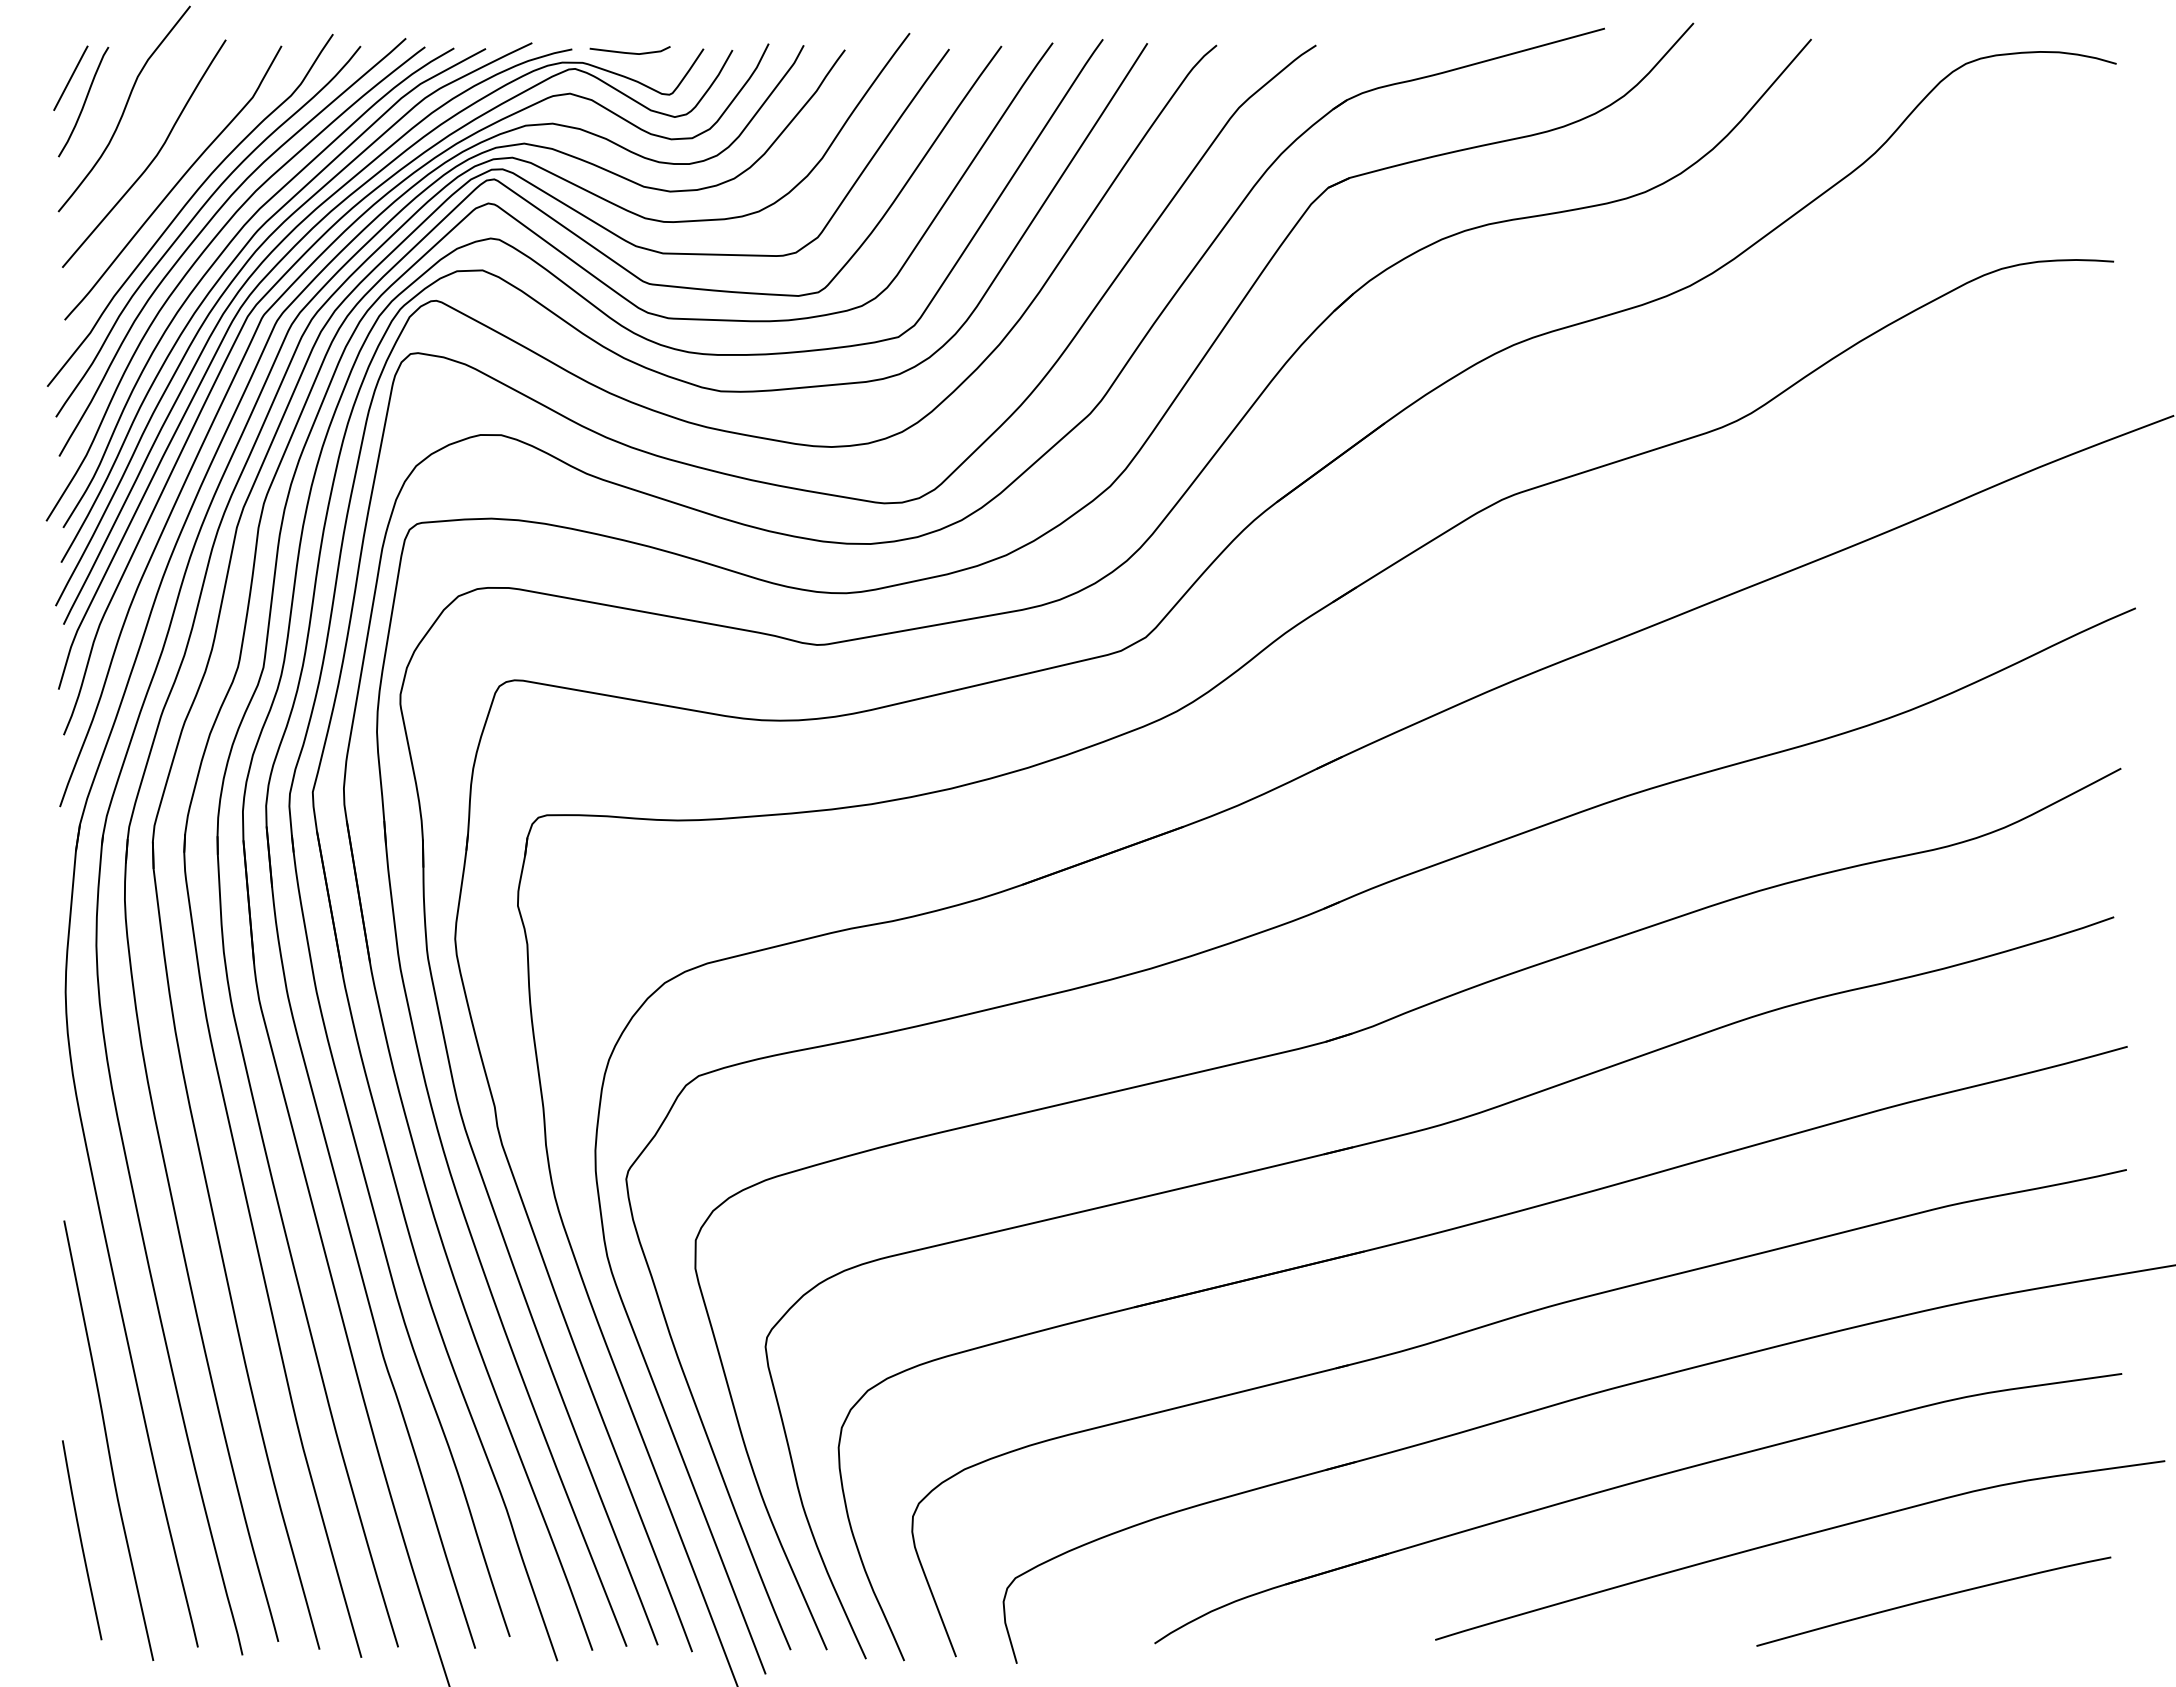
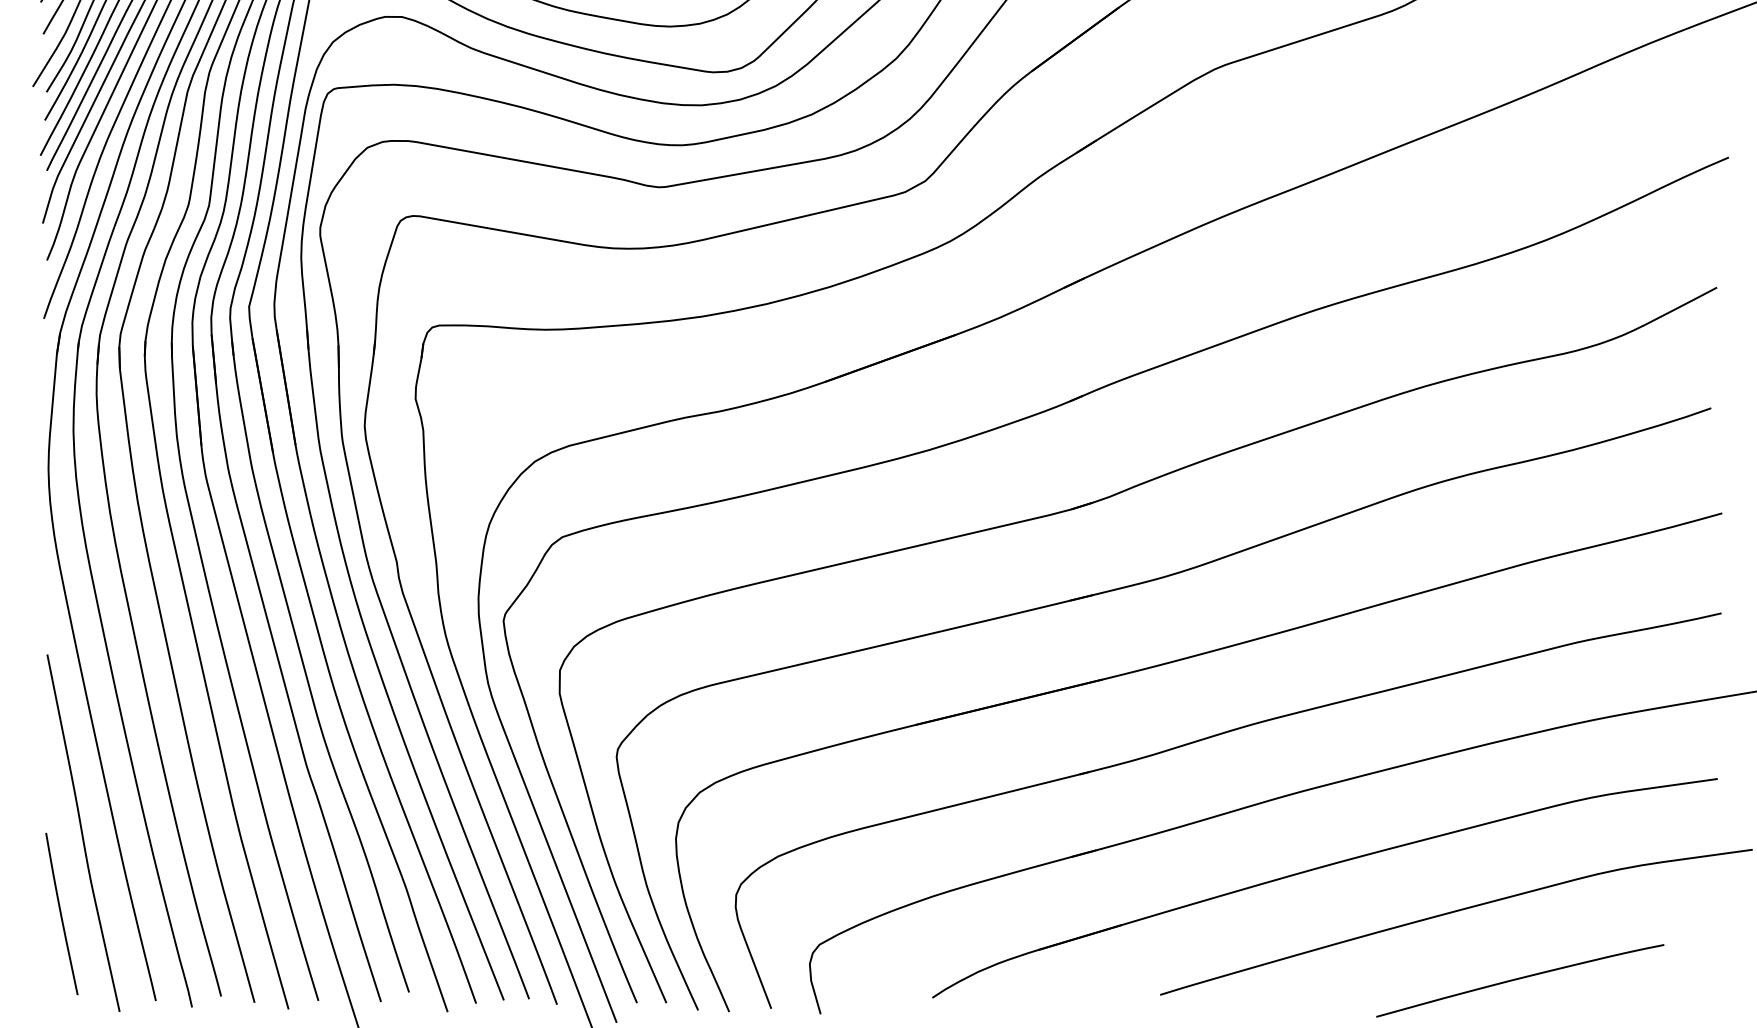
curve: (1933, 1599) -> (1520, 979), moved

